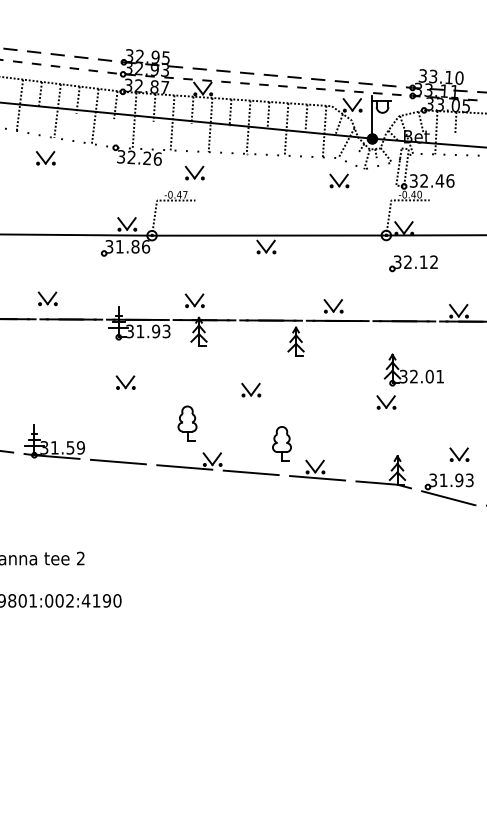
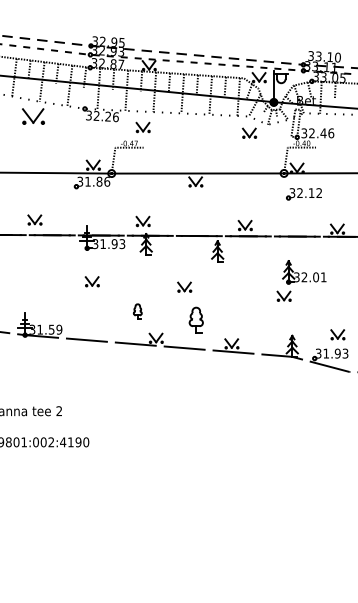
part: (45, 158) -> (33, 116), size x1.6
part: (187, 423) -> (137, 311), size x0.6
part: (281, 443) -> (195, 319), moved

